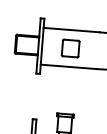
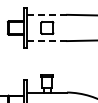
line: (70, 29) -> (46, 14), solid -> dashed
line: (67, 67) -> (46, 41), solid -> dashed

